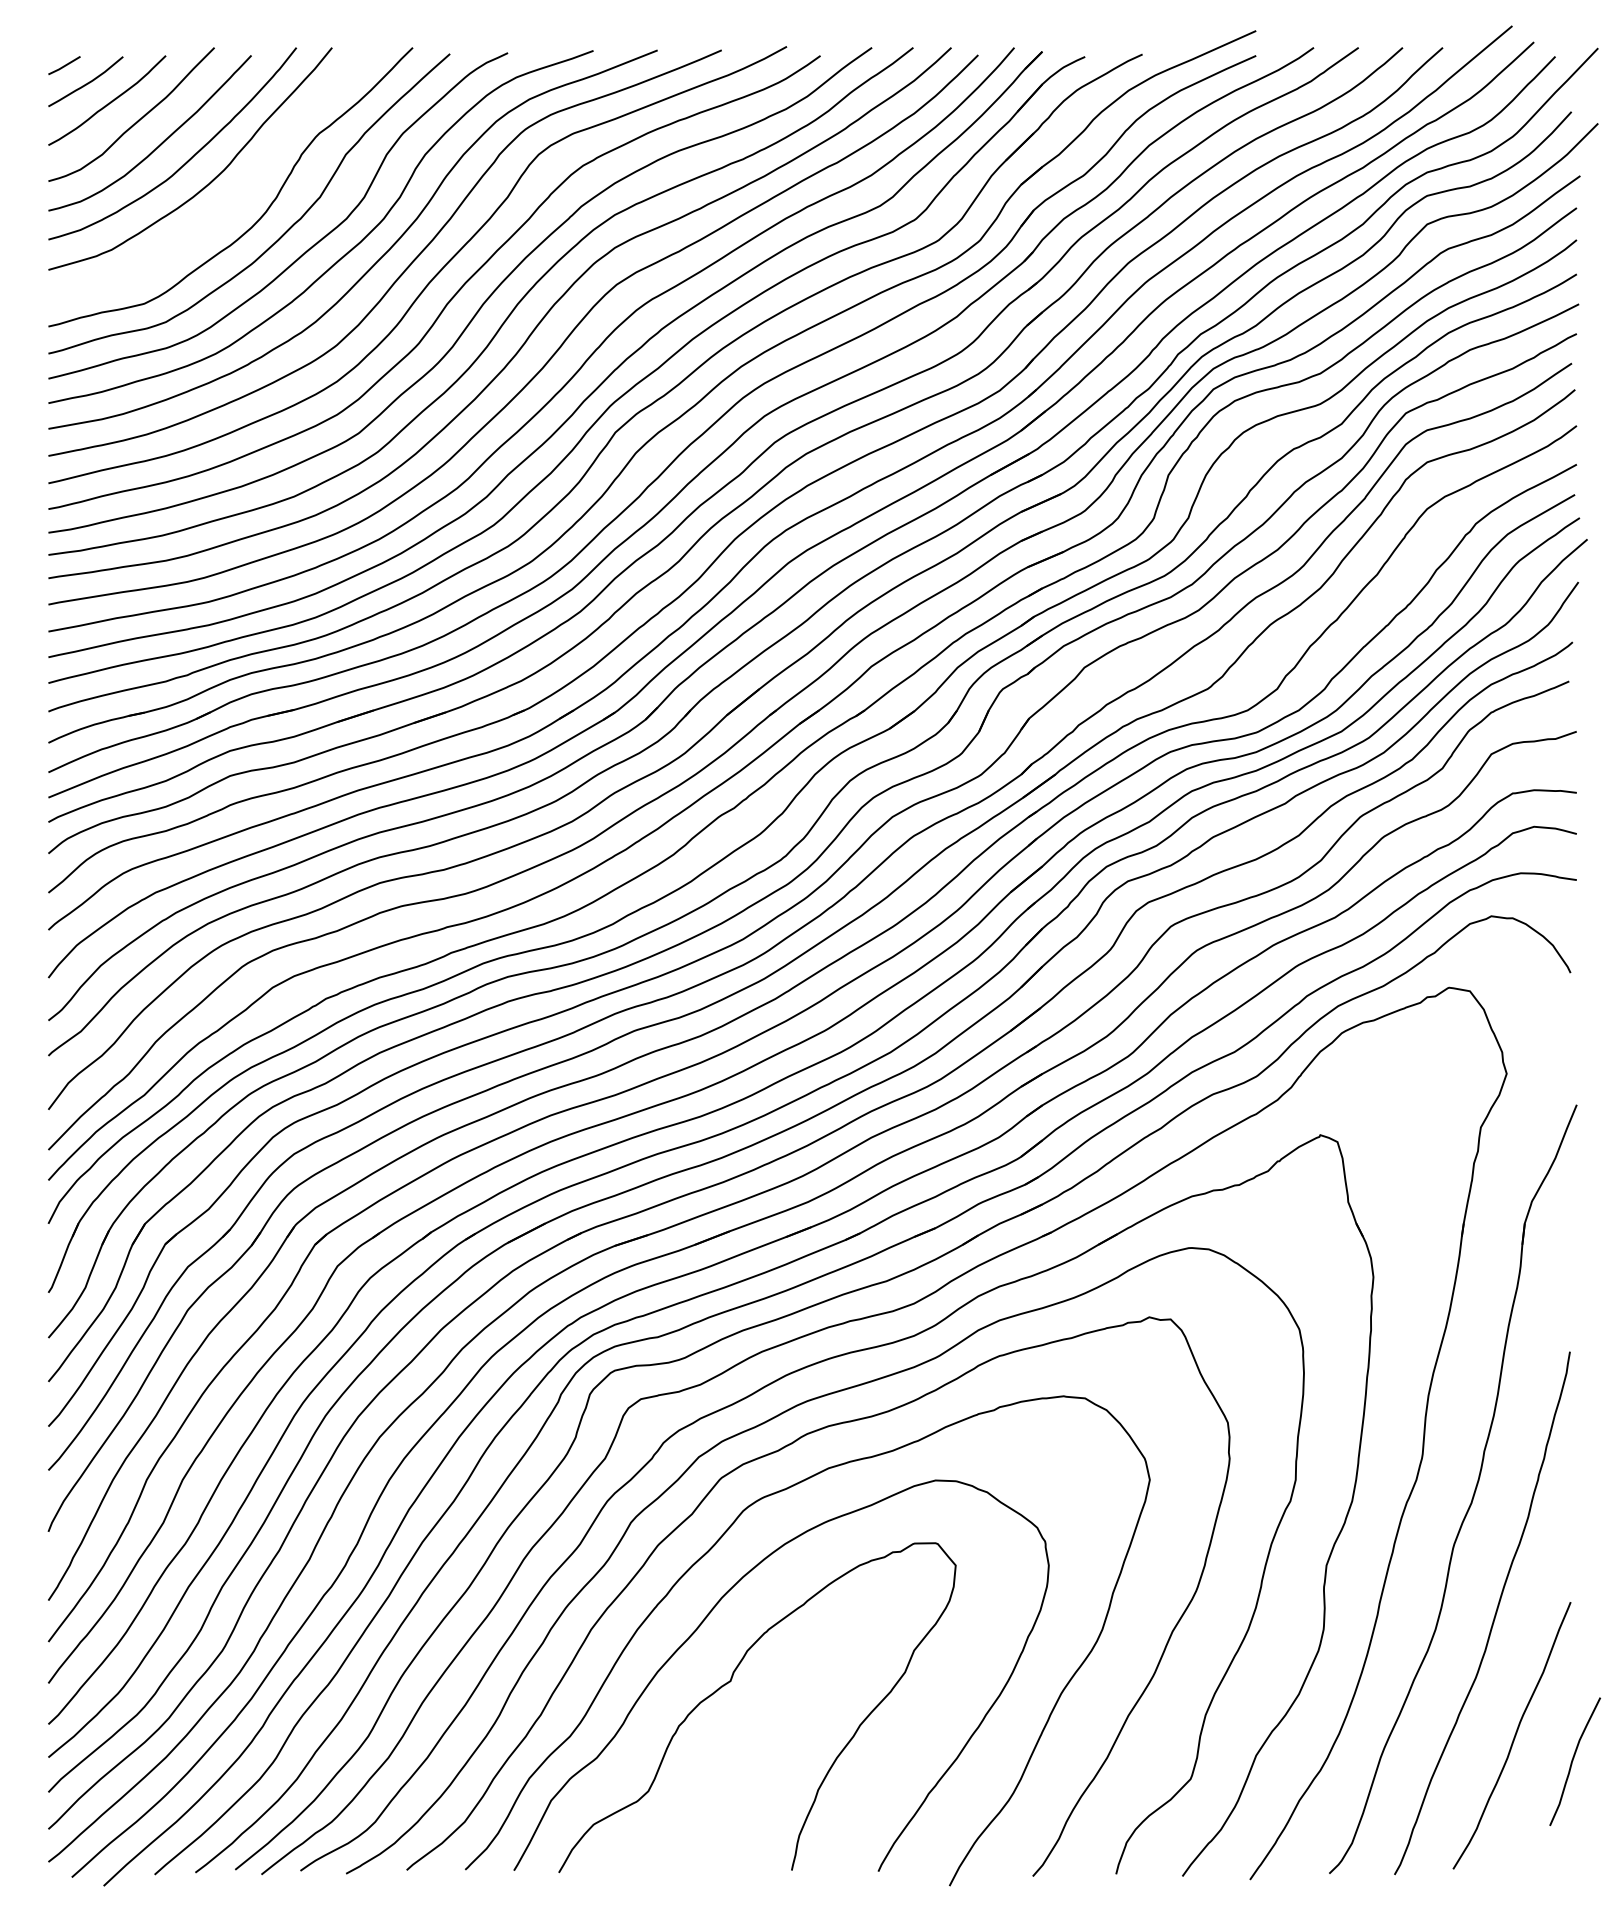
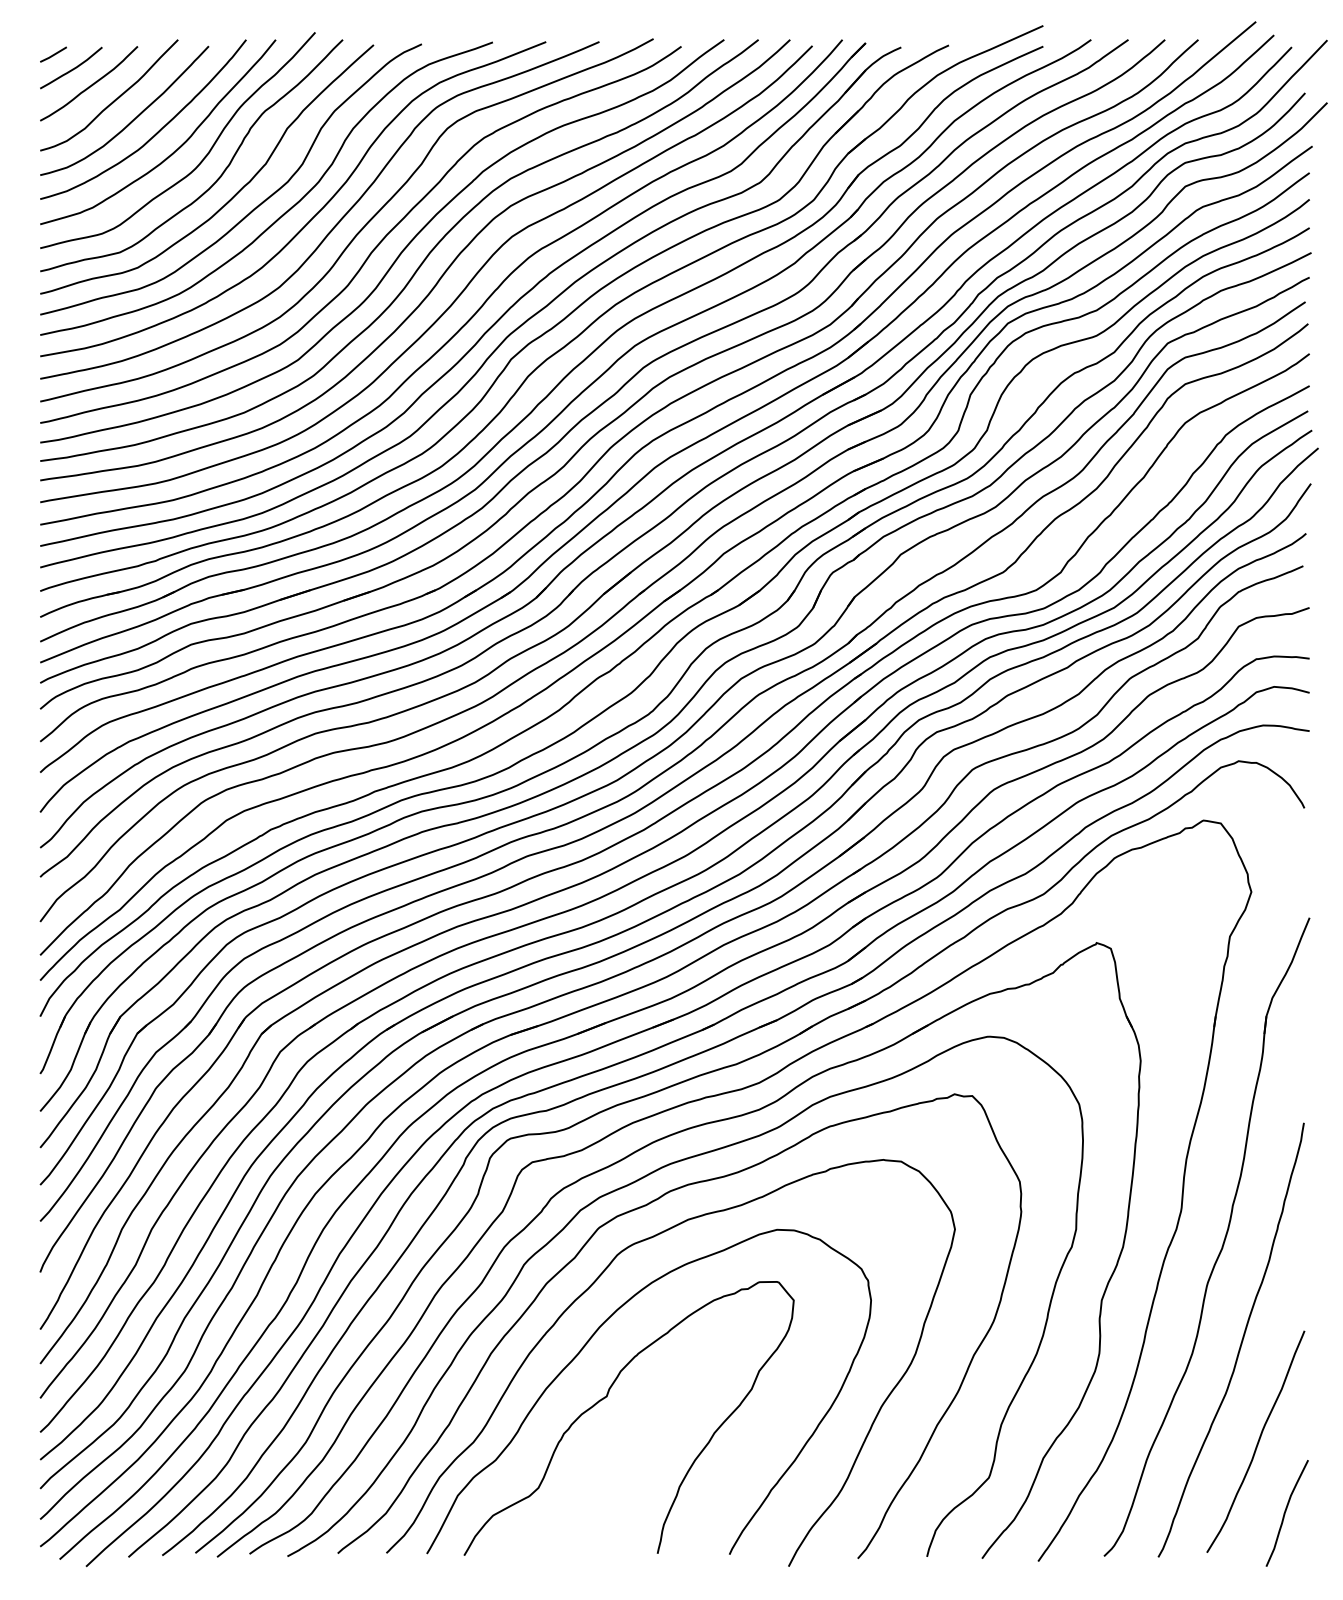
curve: (245, 189) -> (203, 157), added
curve: (1573, 1761) -> (1285, 1513), moved

